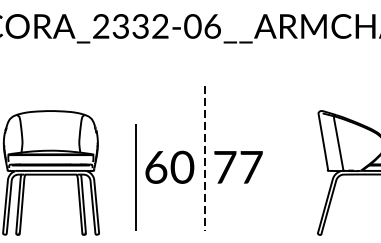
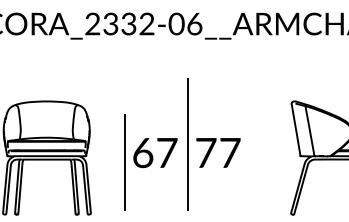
line: (204, 159) -> (187, 145), dashed -> solid
text: (181, 166) -> (166, 152), 60 -> 67

